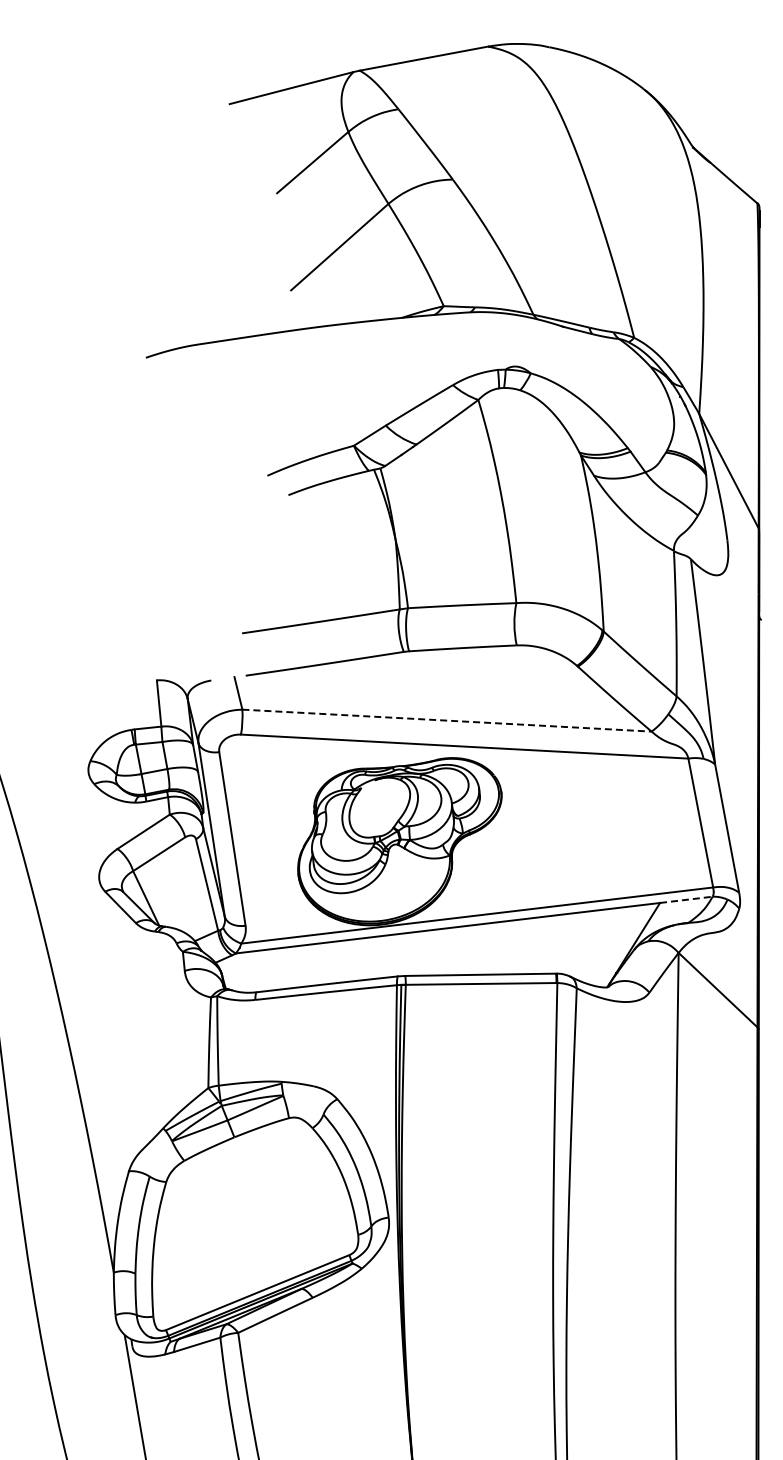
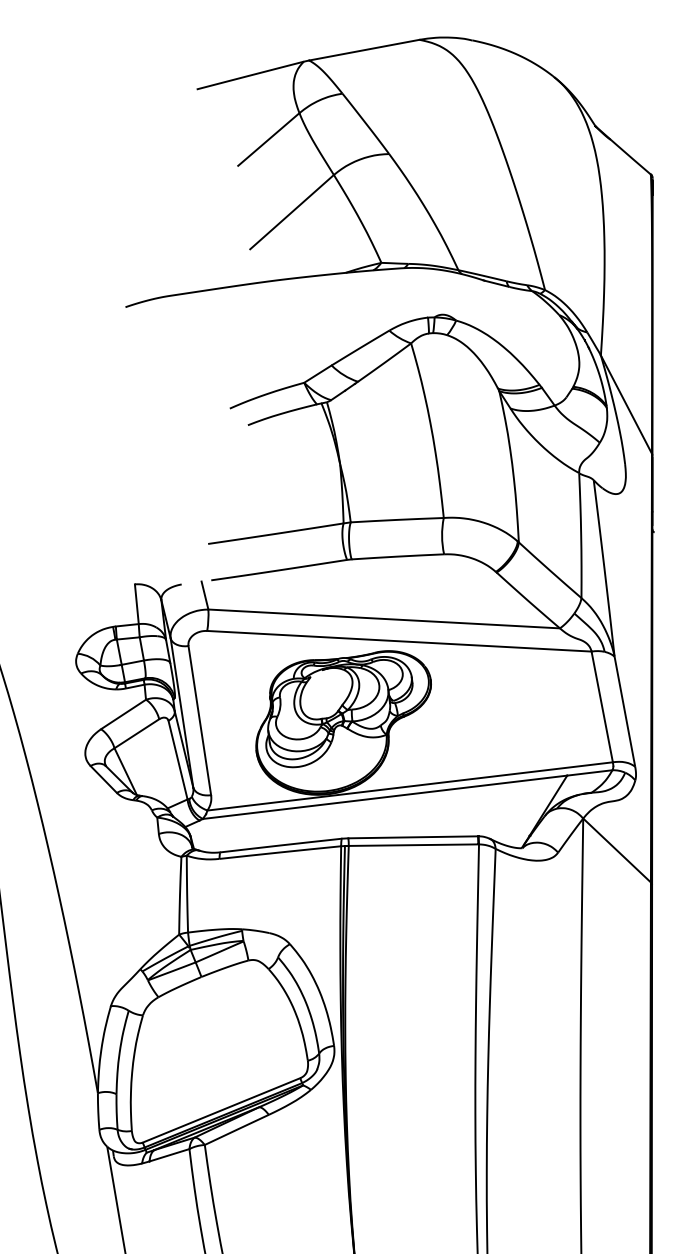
line: (447, 720) -> (384, 618), dashed -> solid
line: (686, 899) -> (589, 772), dashed -> solid

